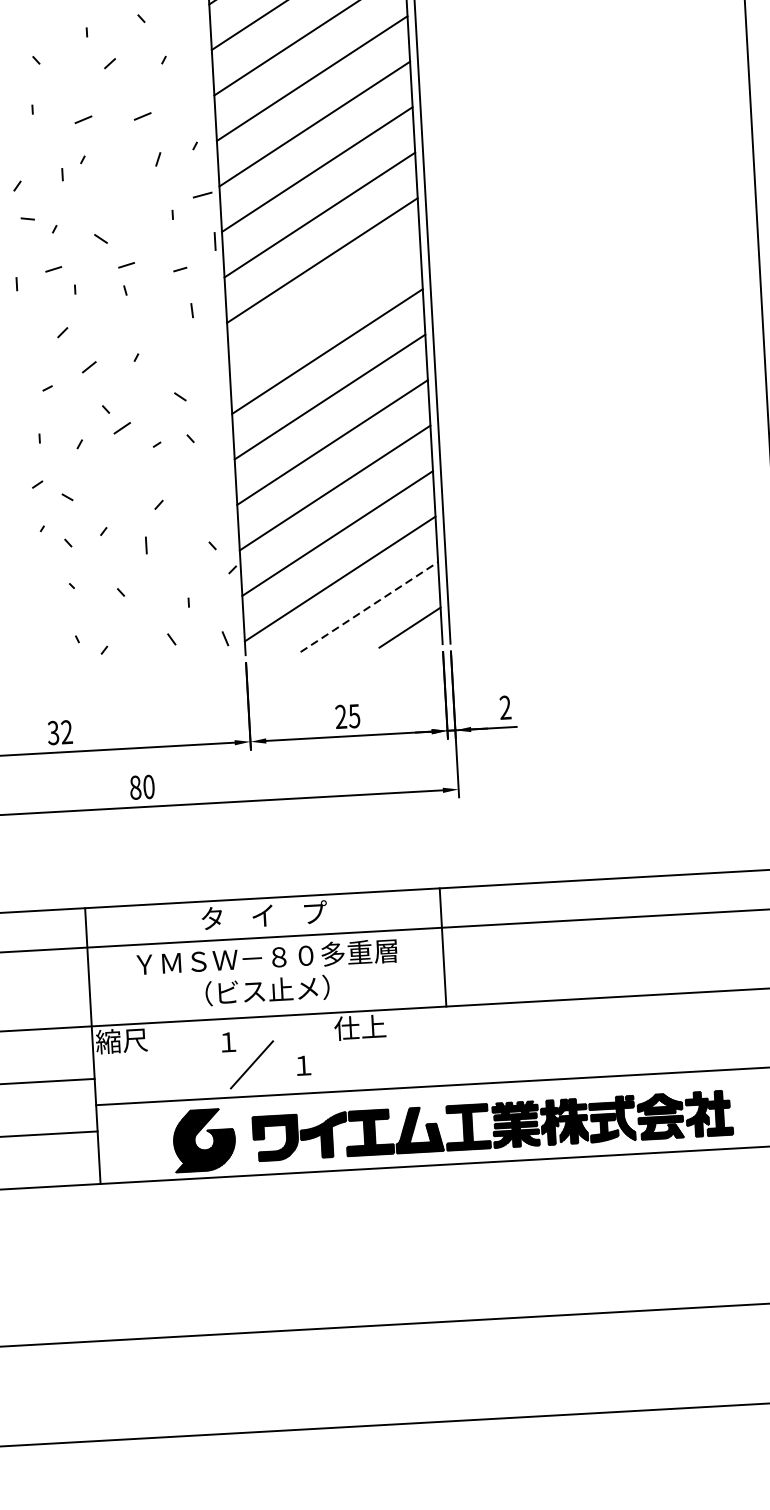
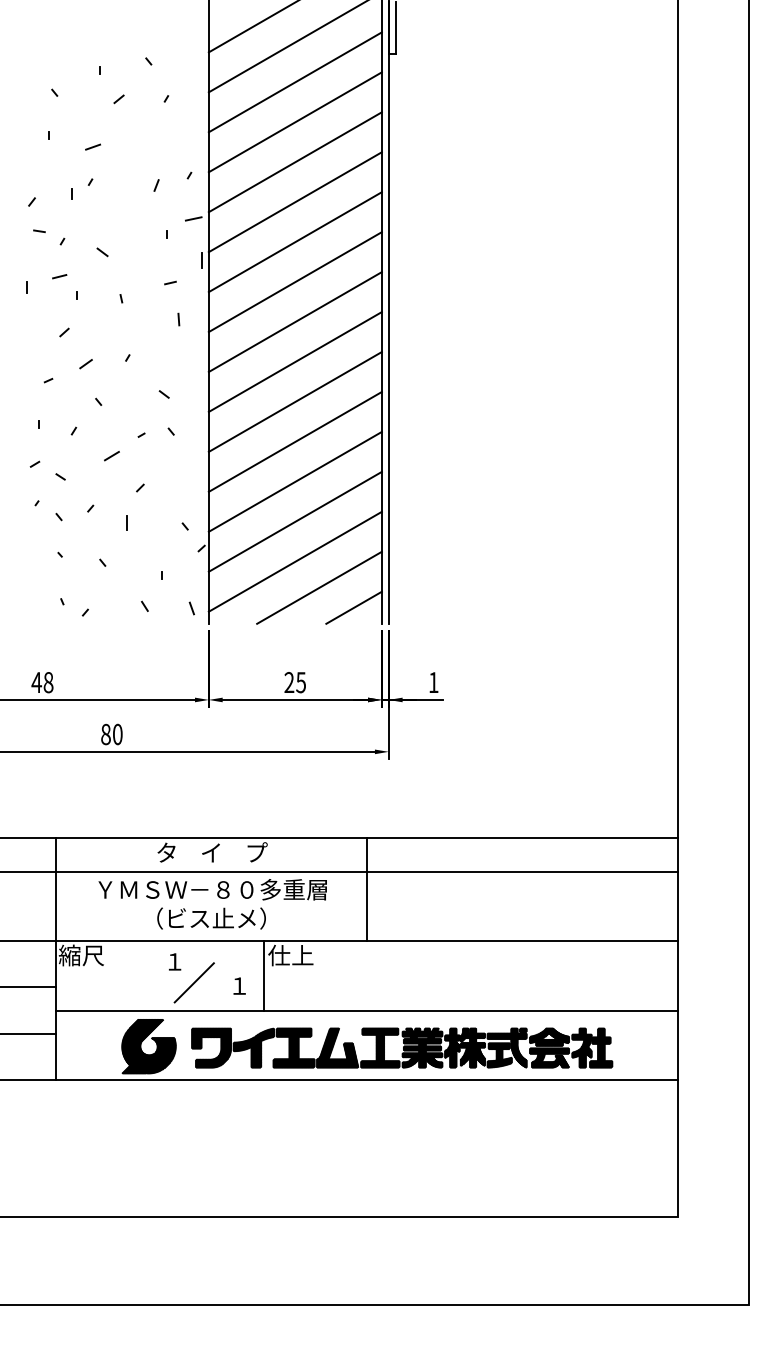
line: (142, 115) -> (144, 146), removed
line: (126, 265) -> (123, 276), removed
line: (324, 306) -> (294, 322), added
line: (121, 428) -> (111, 456), moved
line: (369, 606) -> (319, 587), dashed -> solid
text: (505, 707) -> (433, 682), 2 -> 1
text: (59, 732) -> (42, 682), 32 -> 48
line: (330, 1052) -> (263, 975), added

